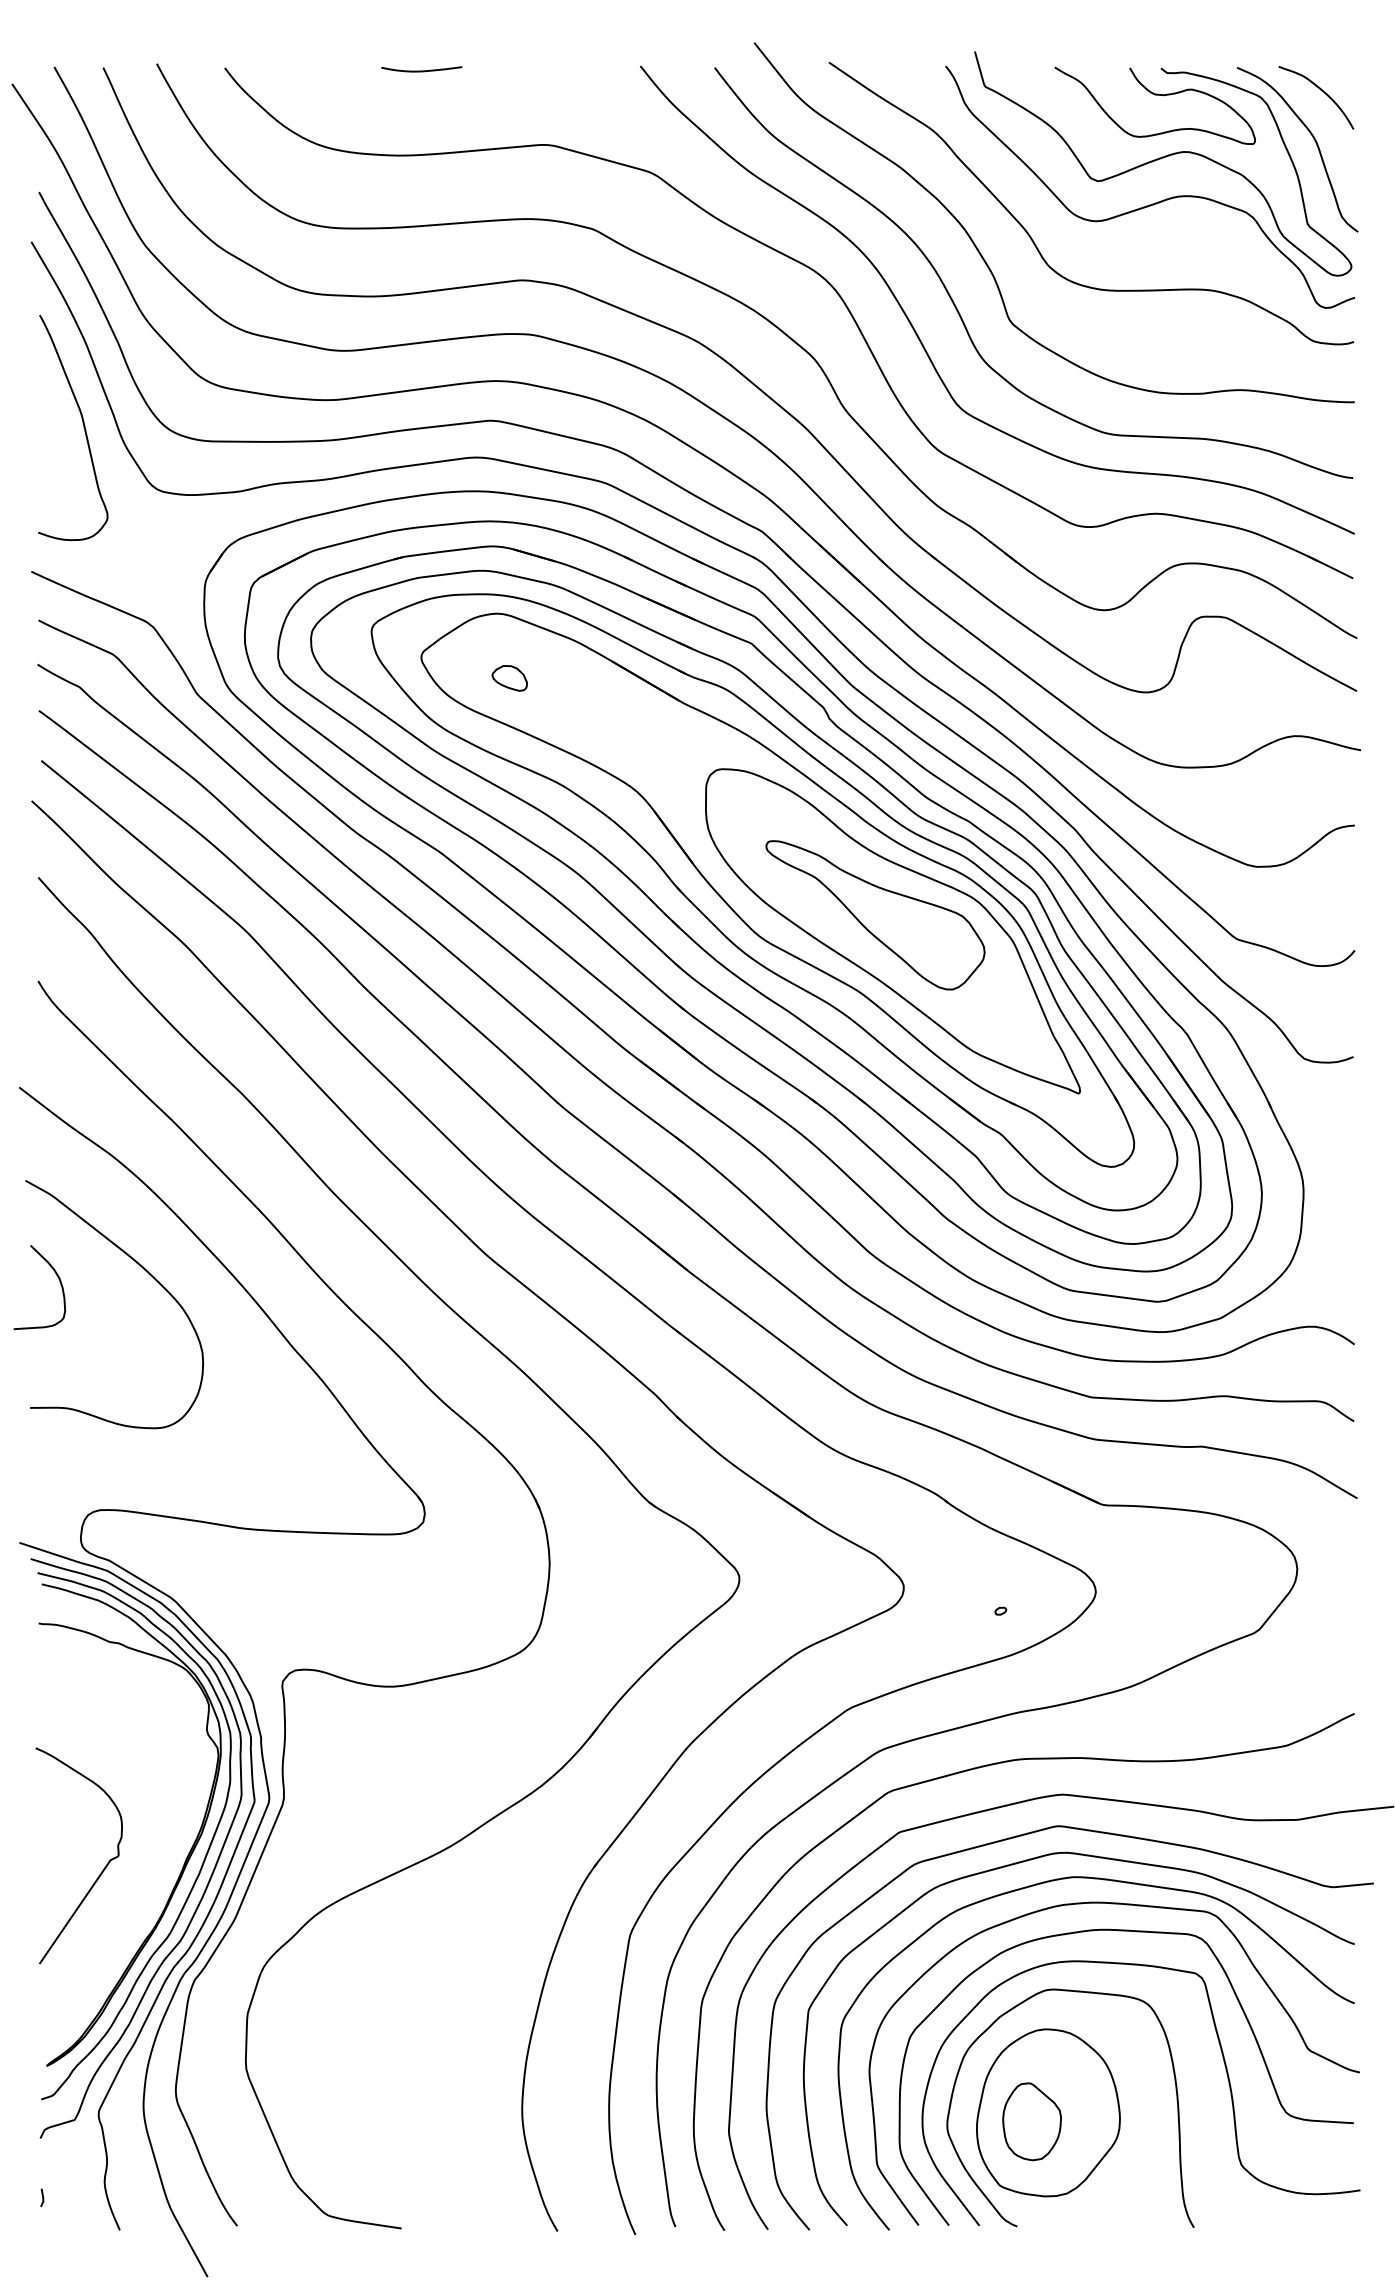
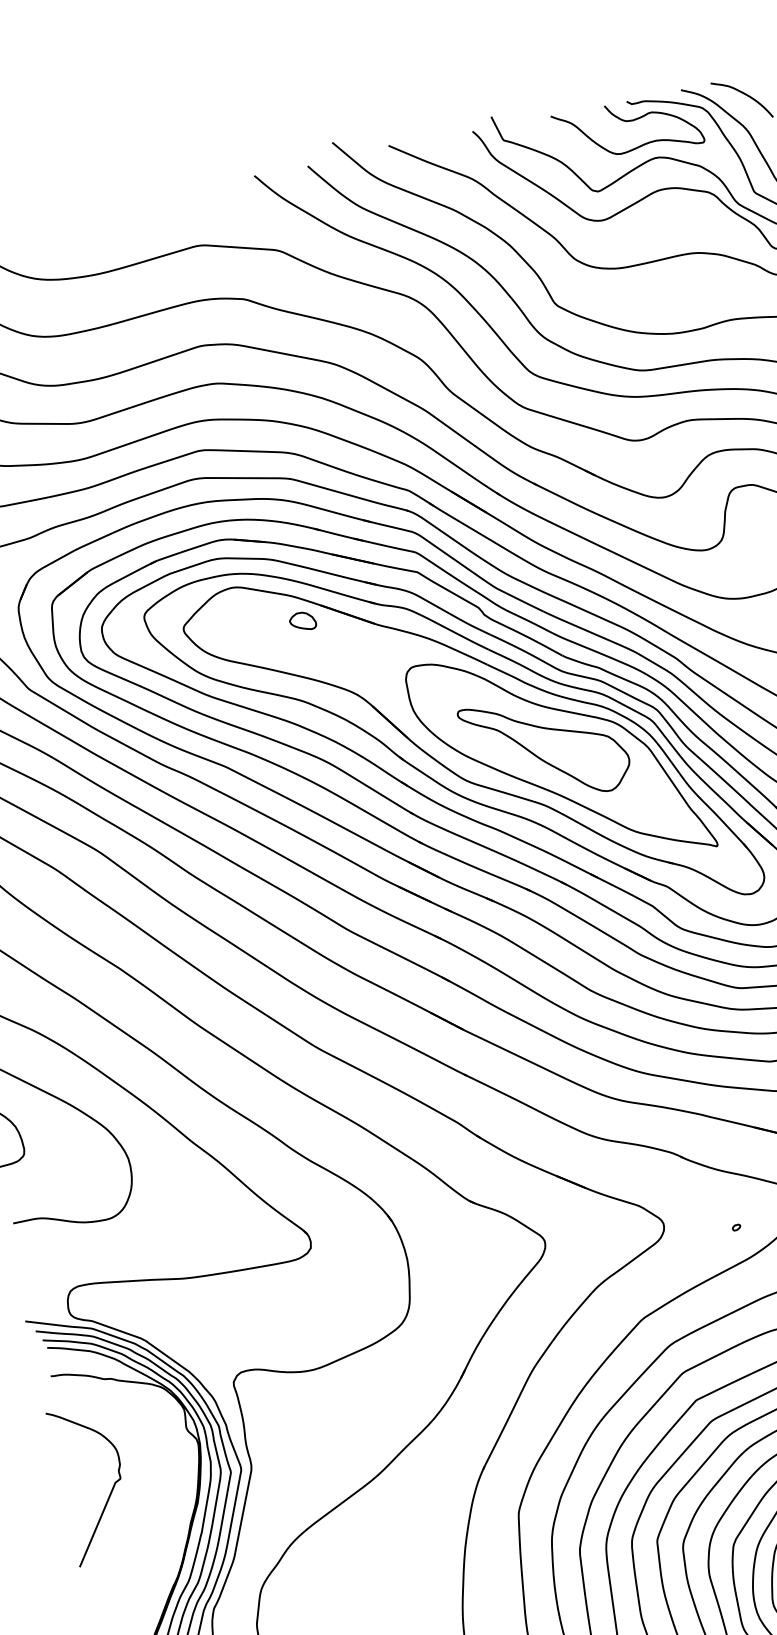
curve: (421, 70) -> (98, 210), removed
part: (509, 678) -> (302, 621), moved
curve: (101, 1871) -> (110, 1492), moved

